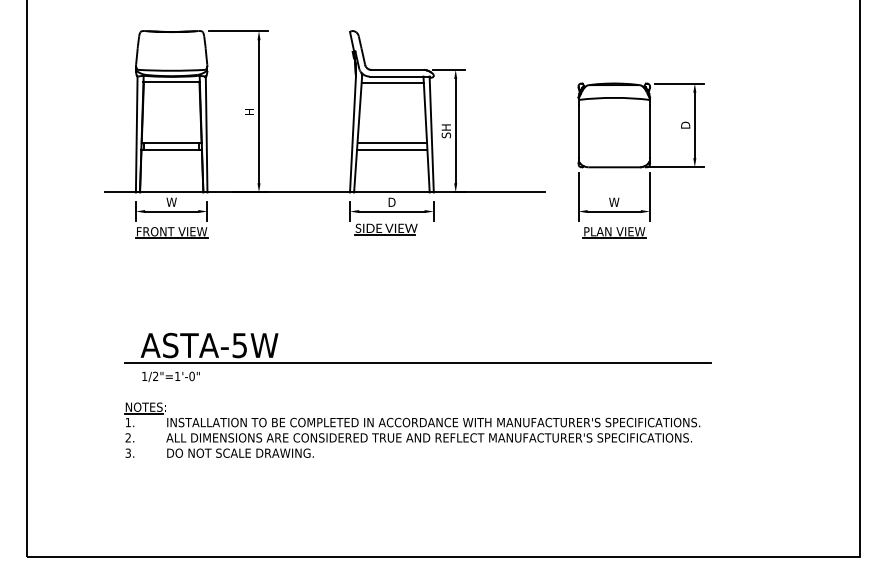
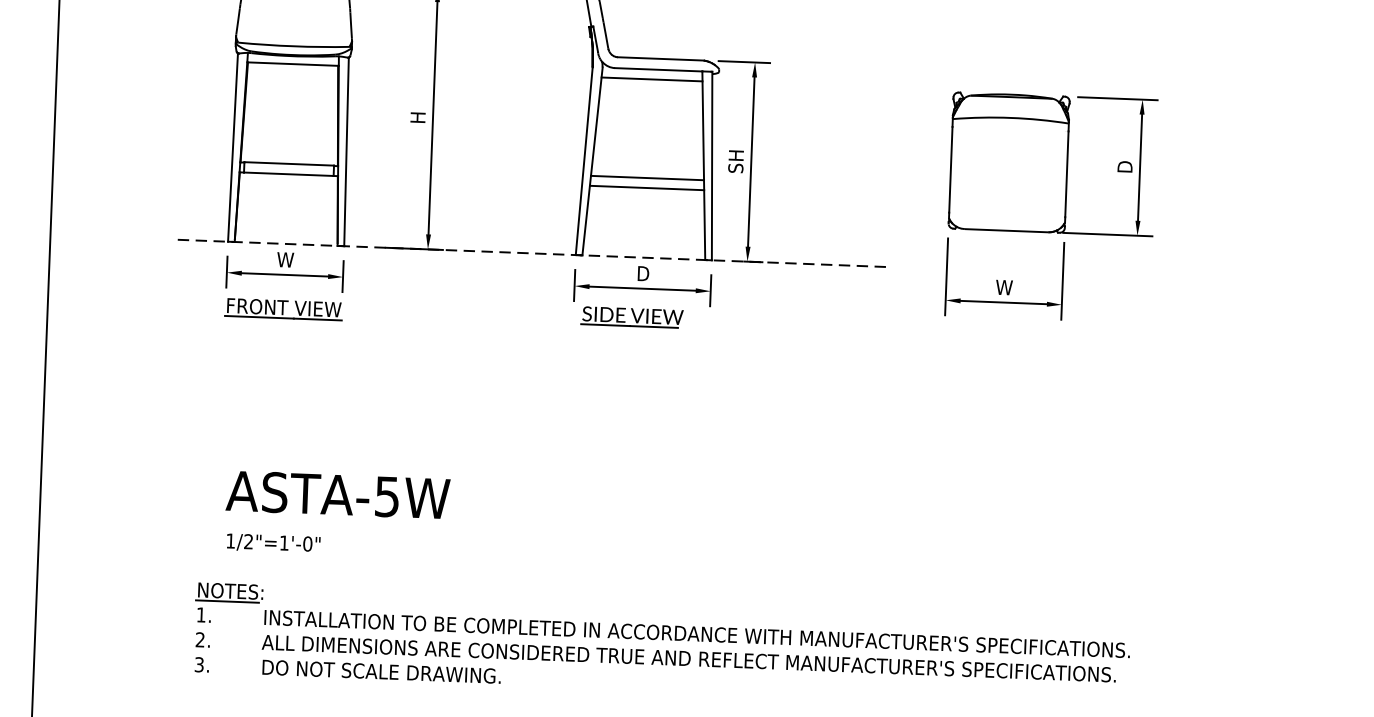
line: (324, 192) -> (534, 253), solid -> dashed
part: (614, 232) -> (1002, 336), removed
line: (417, 363) -> (674, 537), removed

